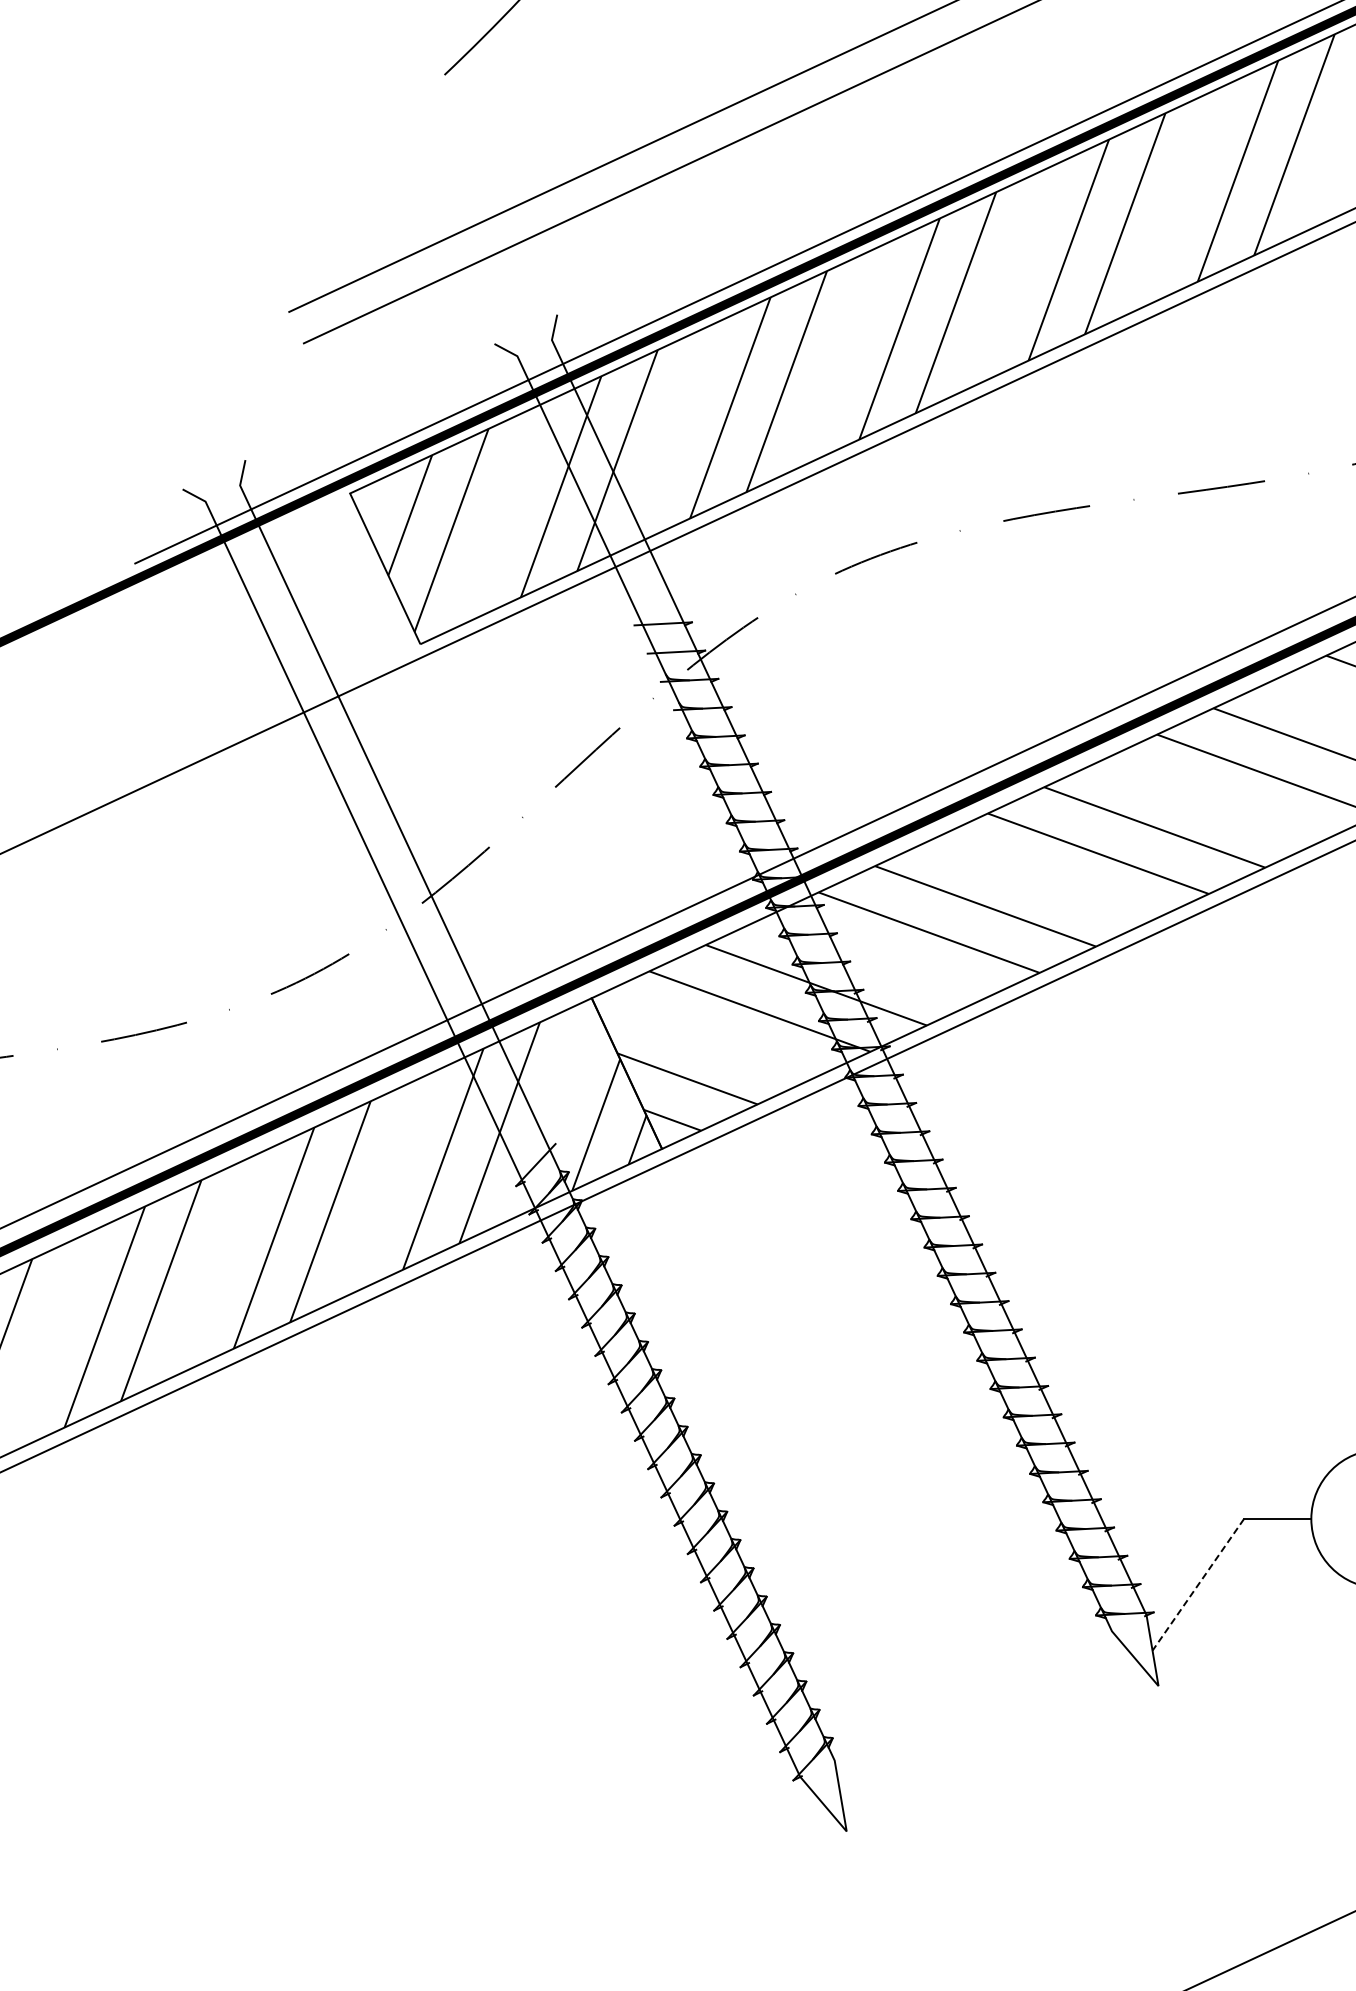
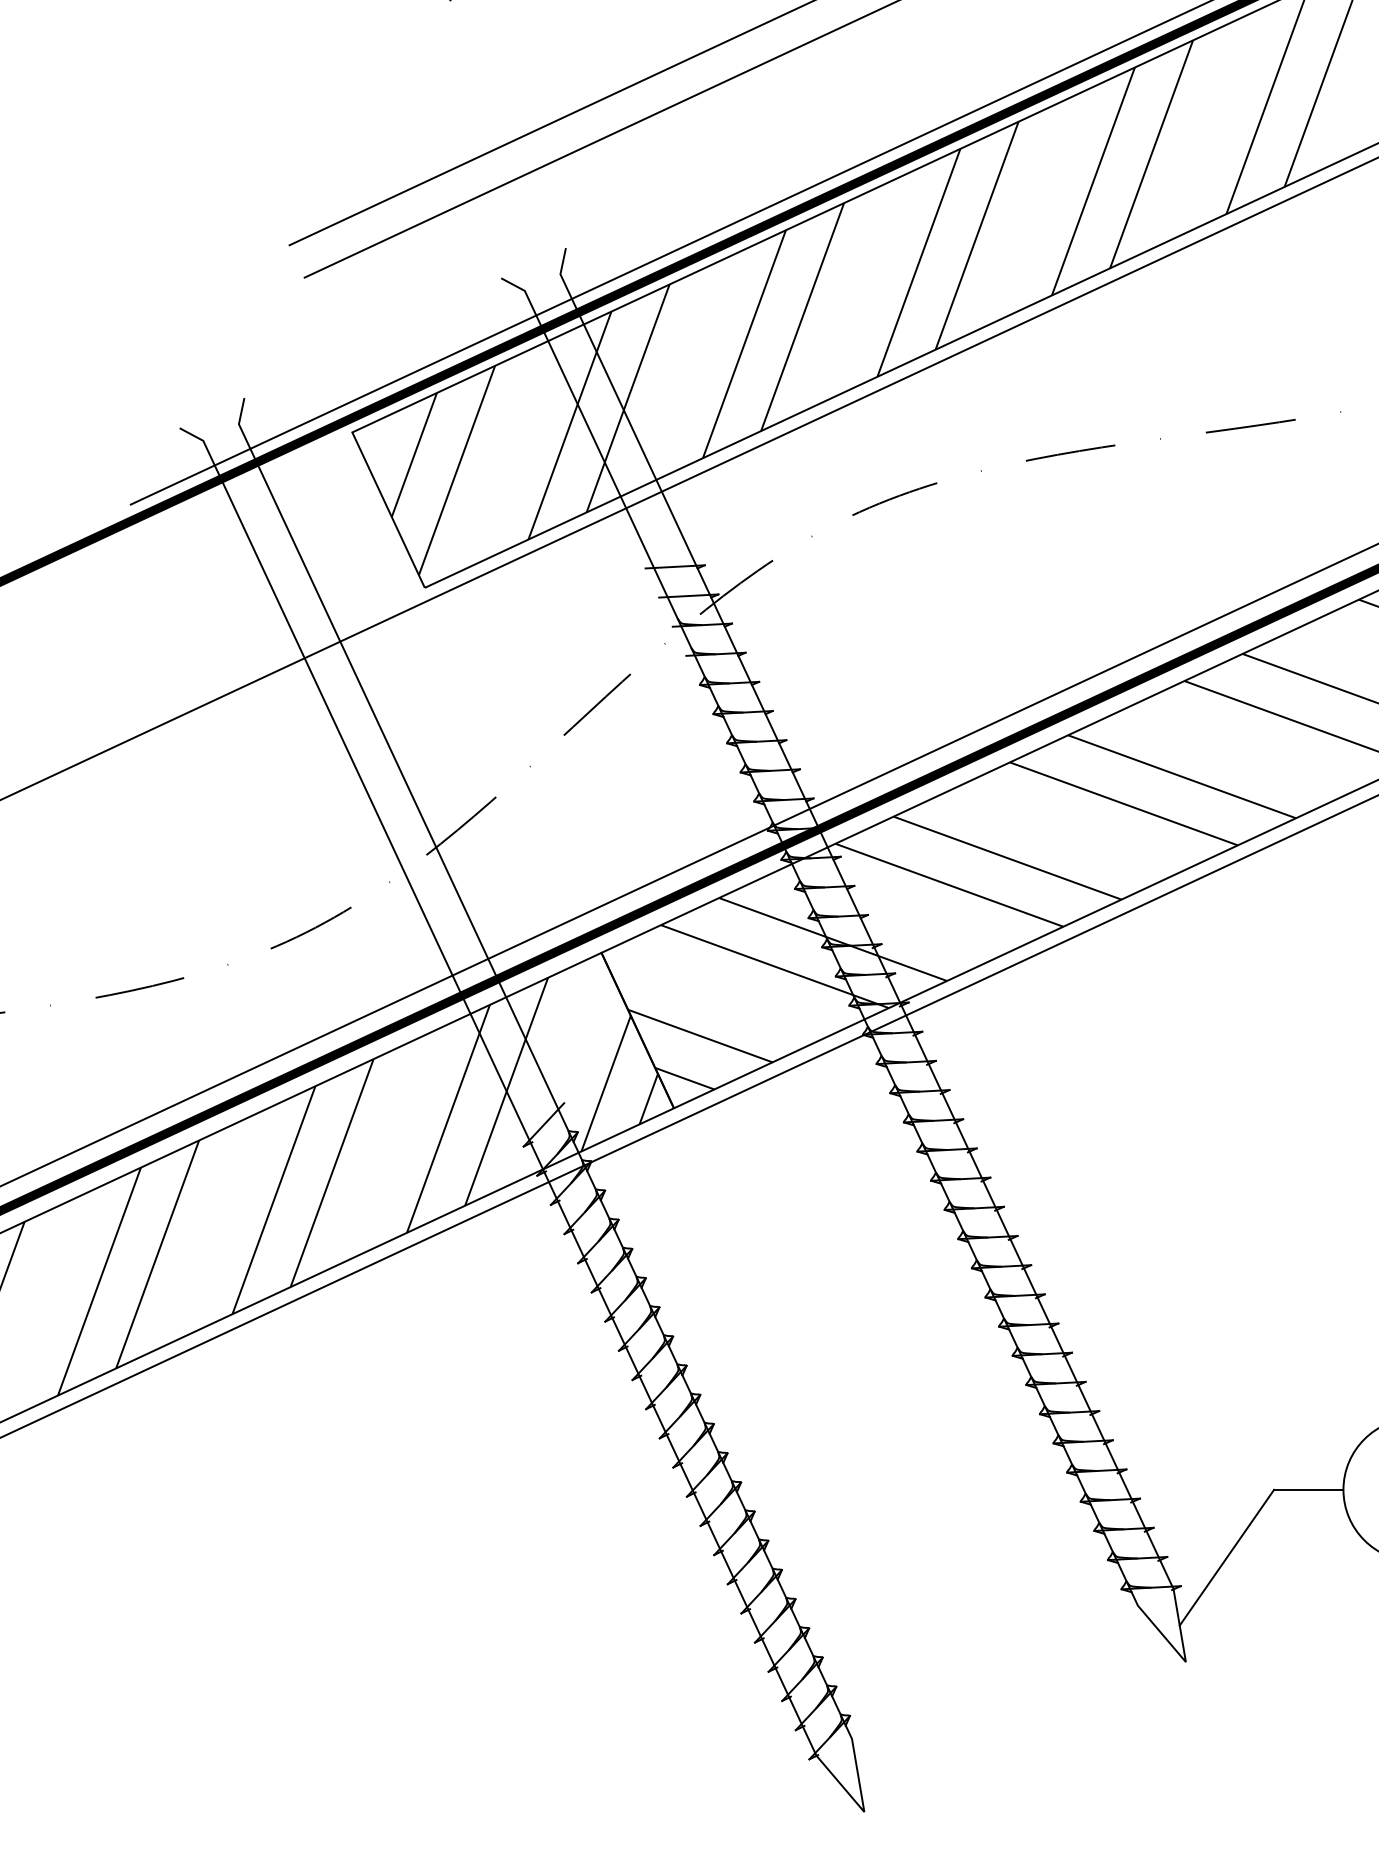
line: (1198, 1585) -> (1227, 1558), dashed -> solid

